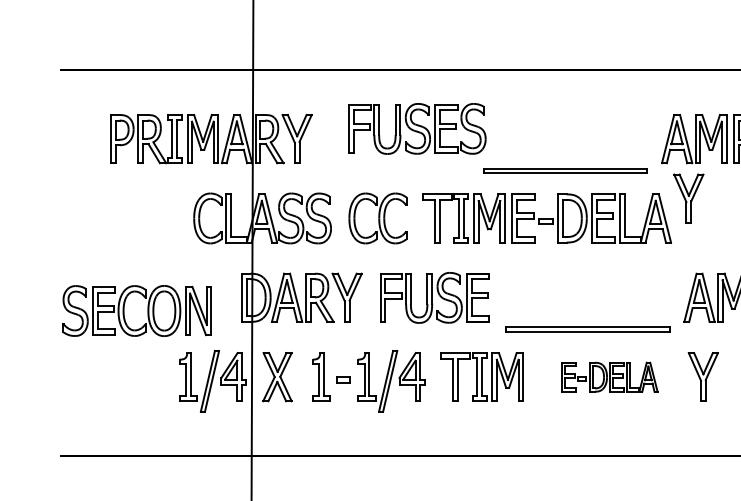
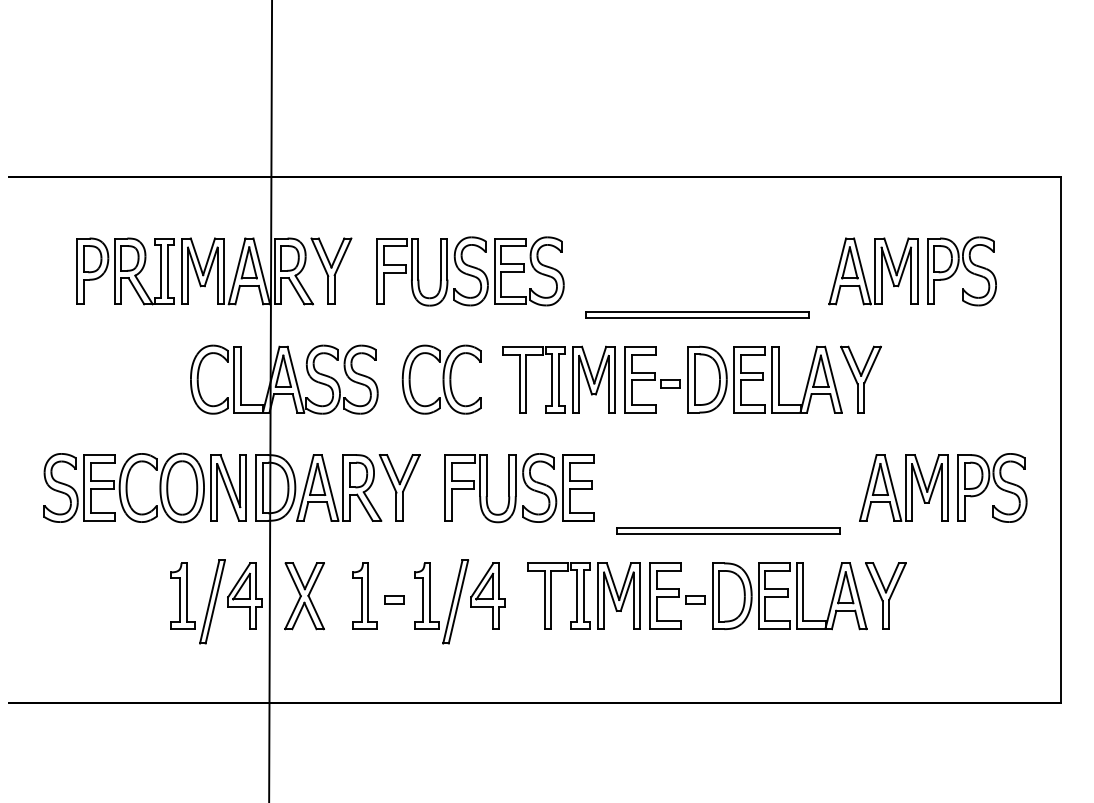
part: (417, 128) -> (470, 271), moved
part: (688, 198) -> (860, 379), moved
part: (147, 310) -> (159, 487), moved
part: (610, 377) -> (758, 596), size x1.67

